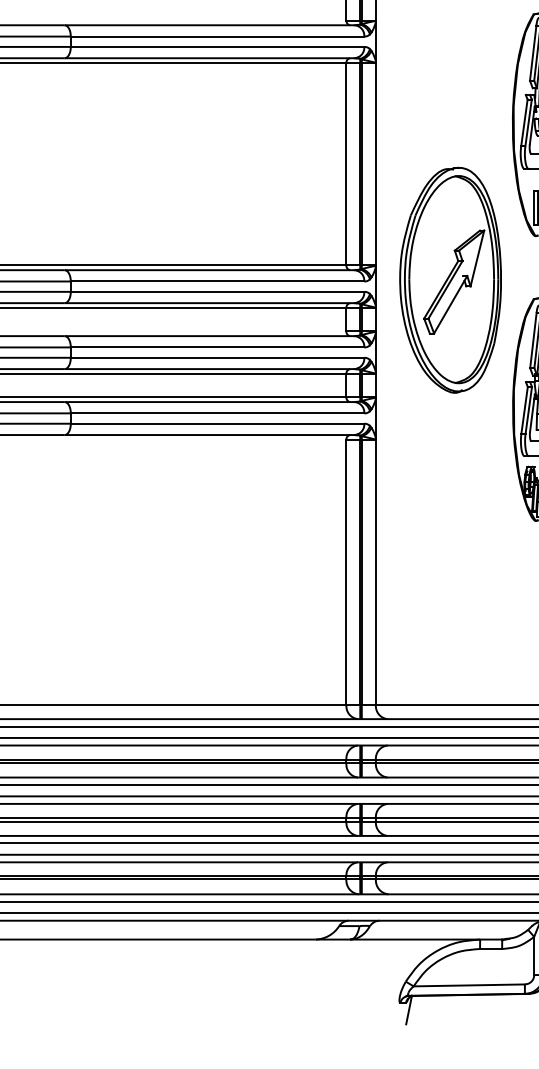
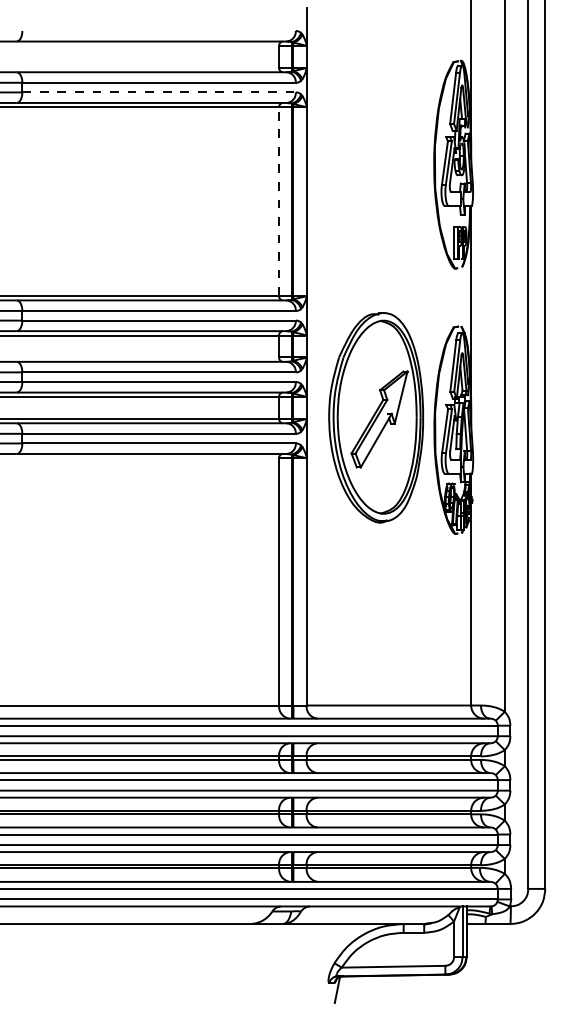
line: (218, 47) -> (159, 92), solid -> dashed
line: (346, 164) -> (279, 201), solid -> dashed
part: (449, 279) -> (375, 417), moved

